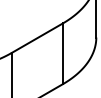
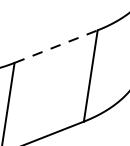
line: (37, 37) -> (56, 45), solid -> dashed

